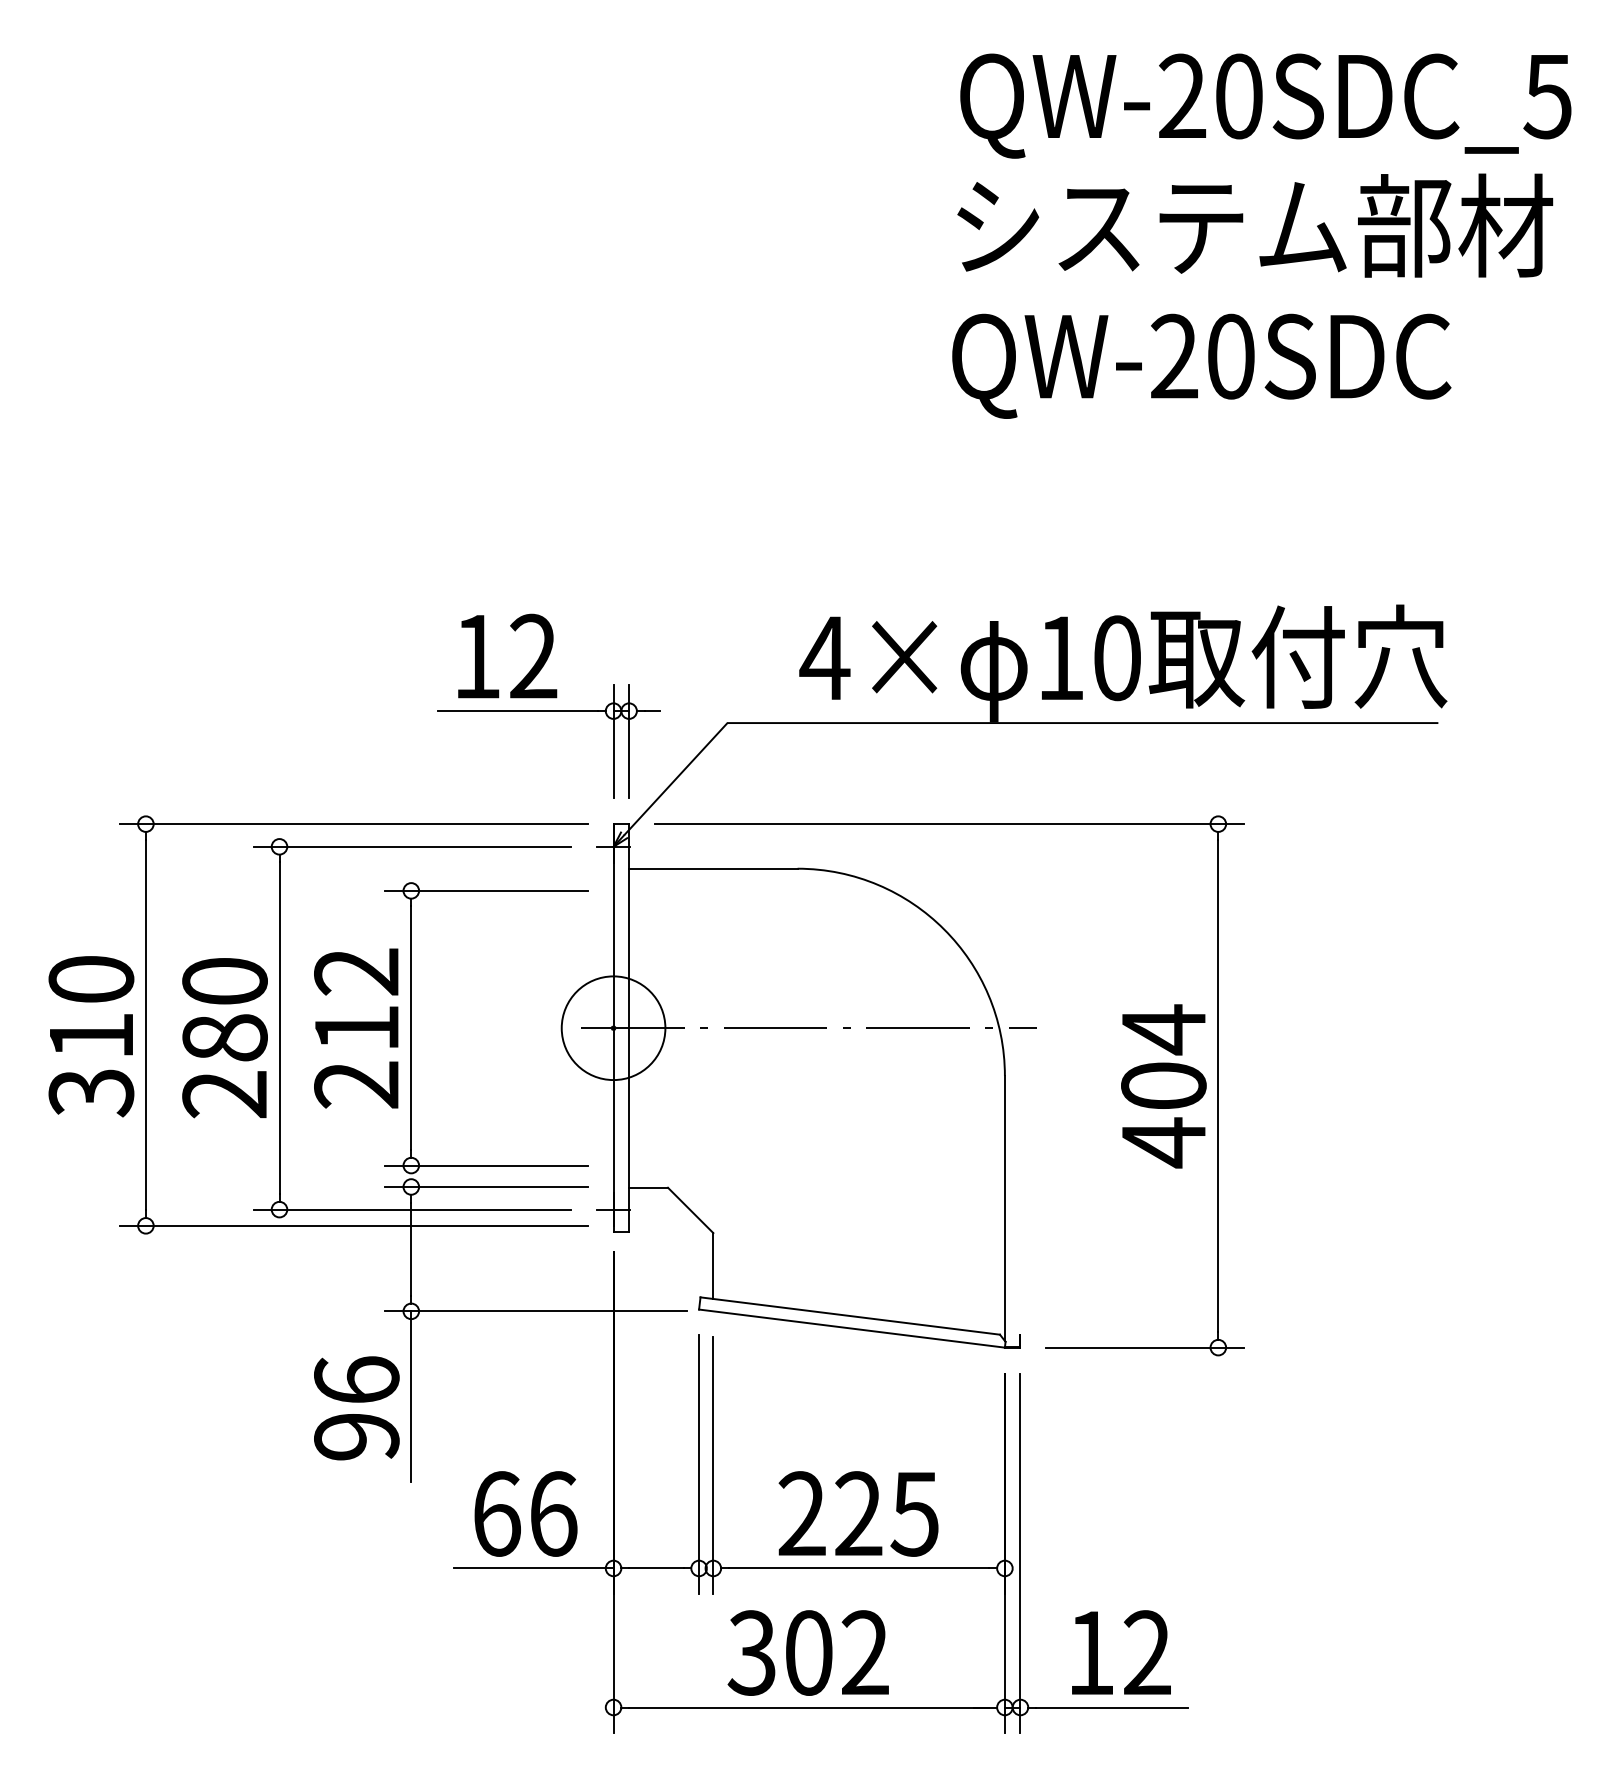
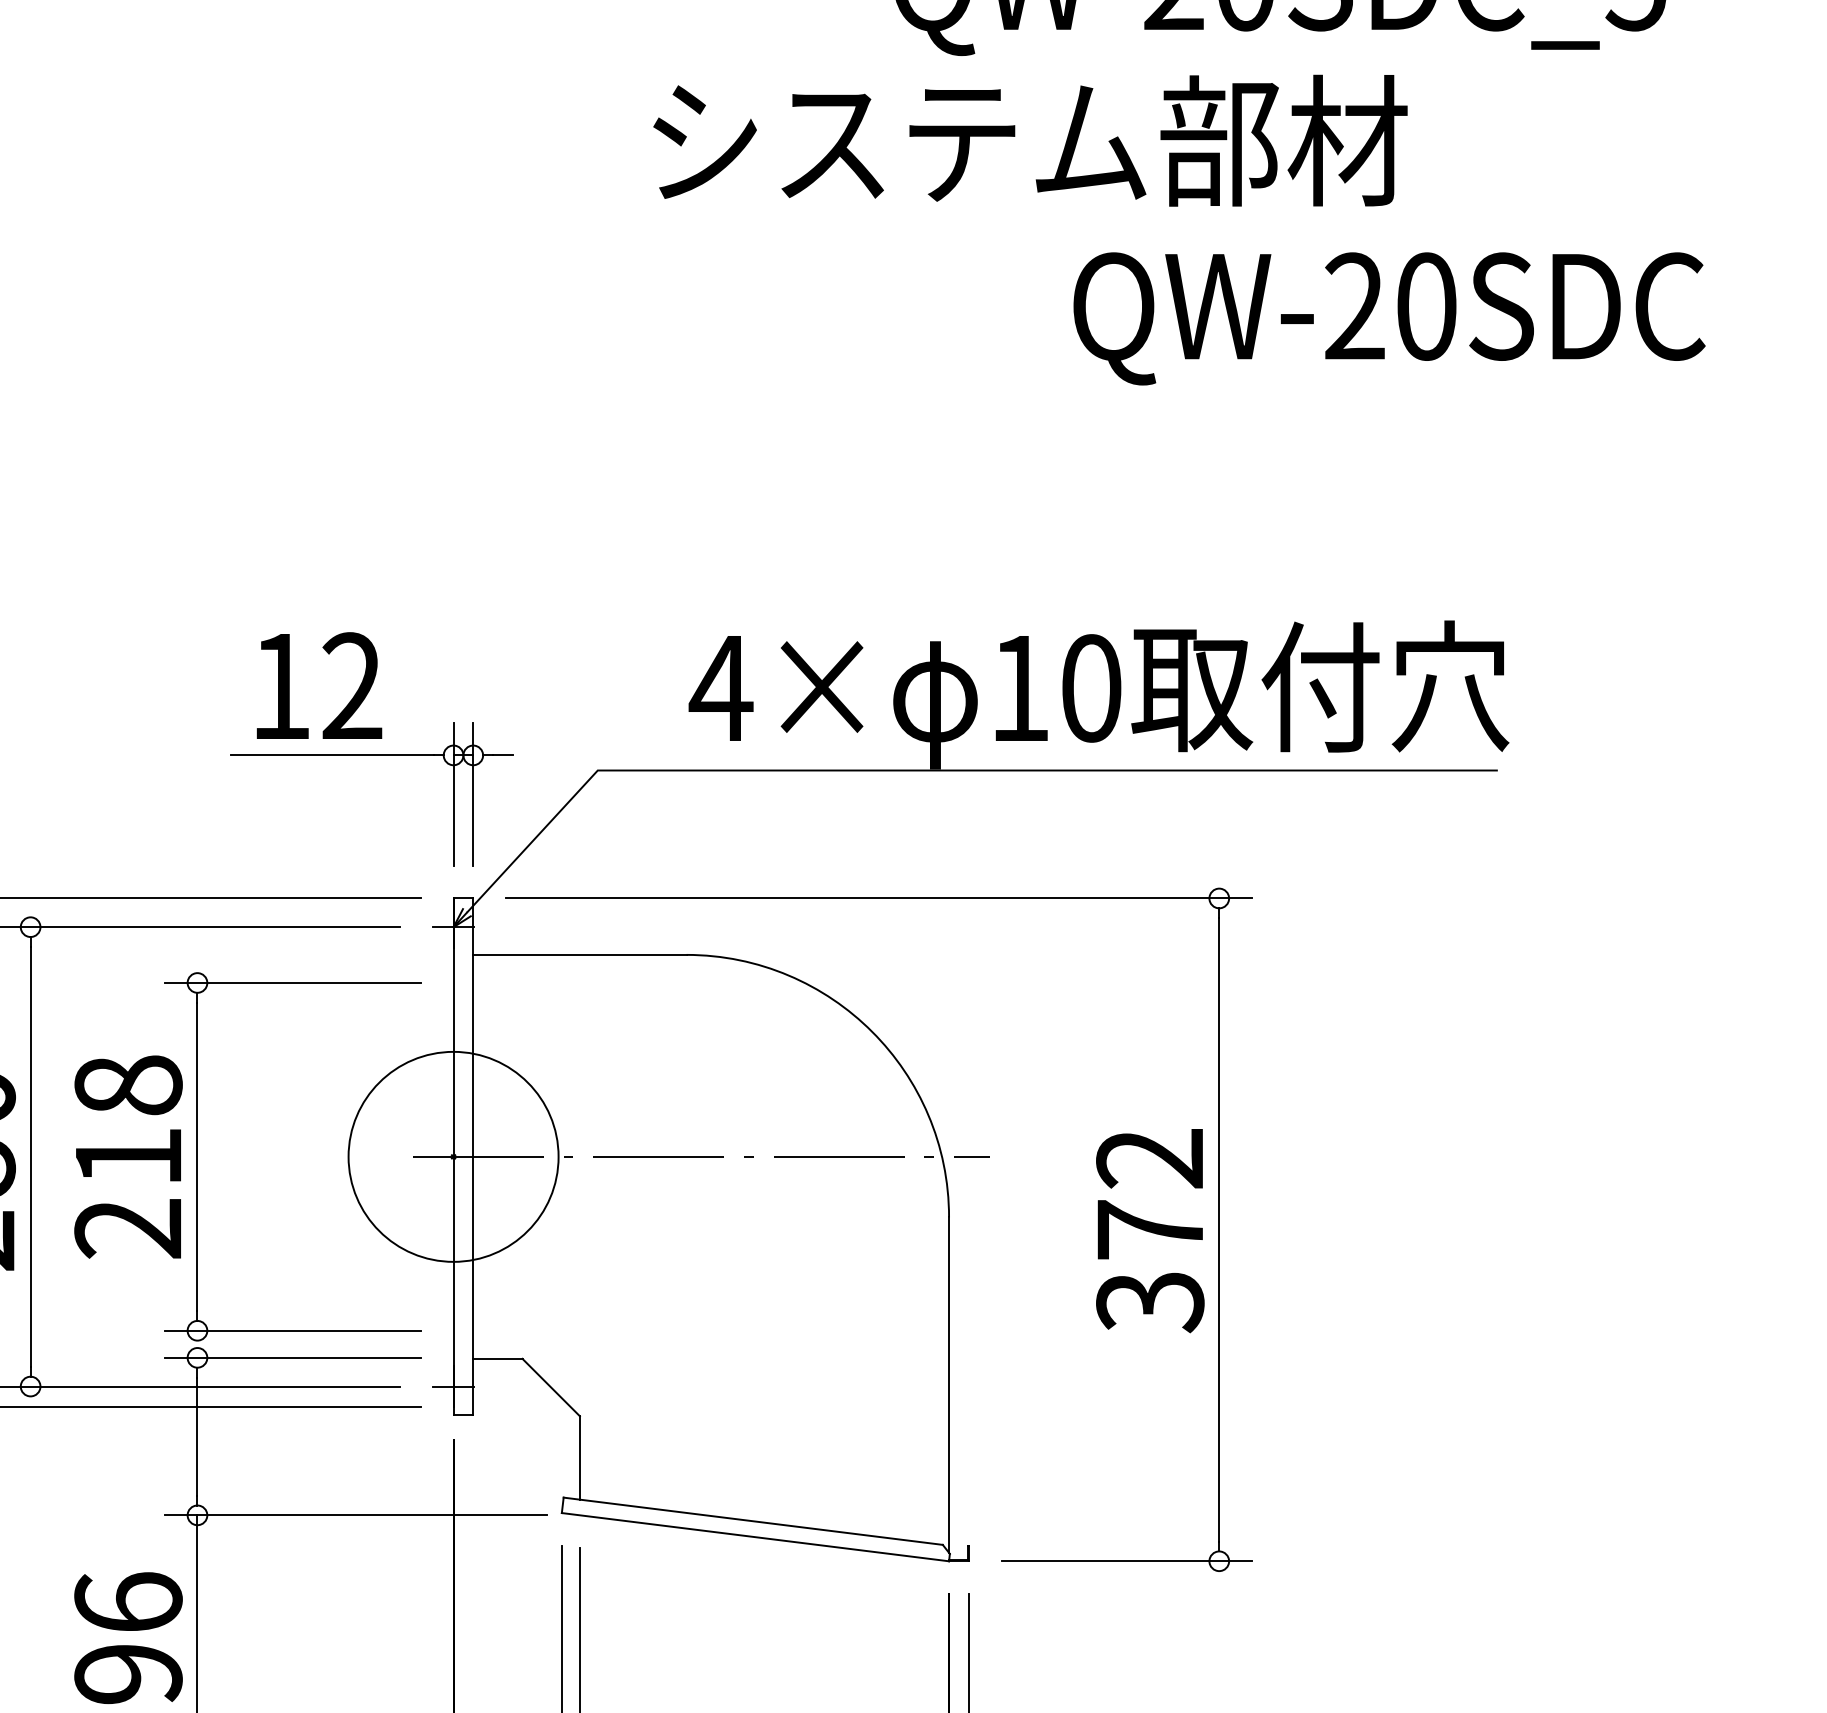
text: (1255, 225) -> (1030, 140), moved
text: (1201, 365) -> (1389, 317), moved
text: (356, 971) -> (128, 1085), 212 -> 218
circle: (613, 1028) -> (453, 1157), size x1.6
text: (1163, 1086) -> (1149, 1230), 404 -> 372

